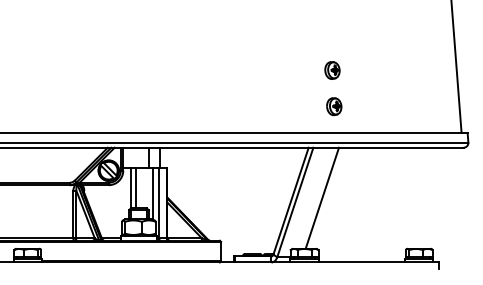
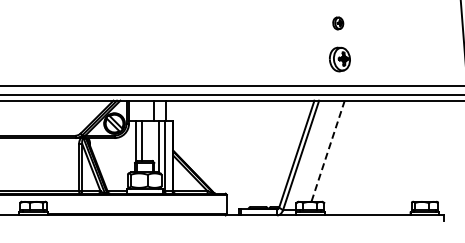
part: (332, 70) -> (338, 23), size x0.7
part: (334, 106) -> (340, 59), size x1.4
line: (322, 198) -> (328, 151), solid -> dashed

